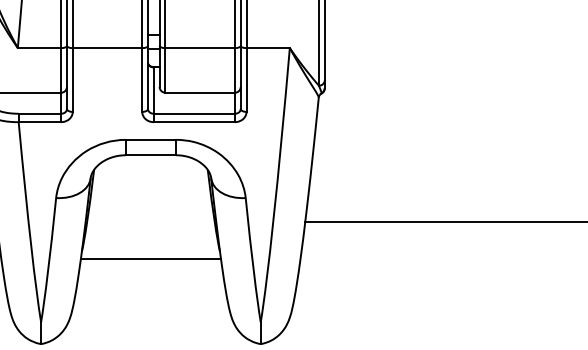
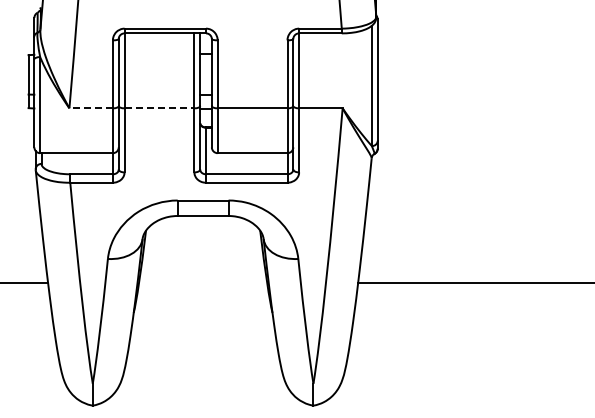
line: (39, 48) -> (91, 108), solid -> dashed
line: (107, 48) -> (159, 108), solid -> dashed
line: (150, 259) -> (202, 320), removed

